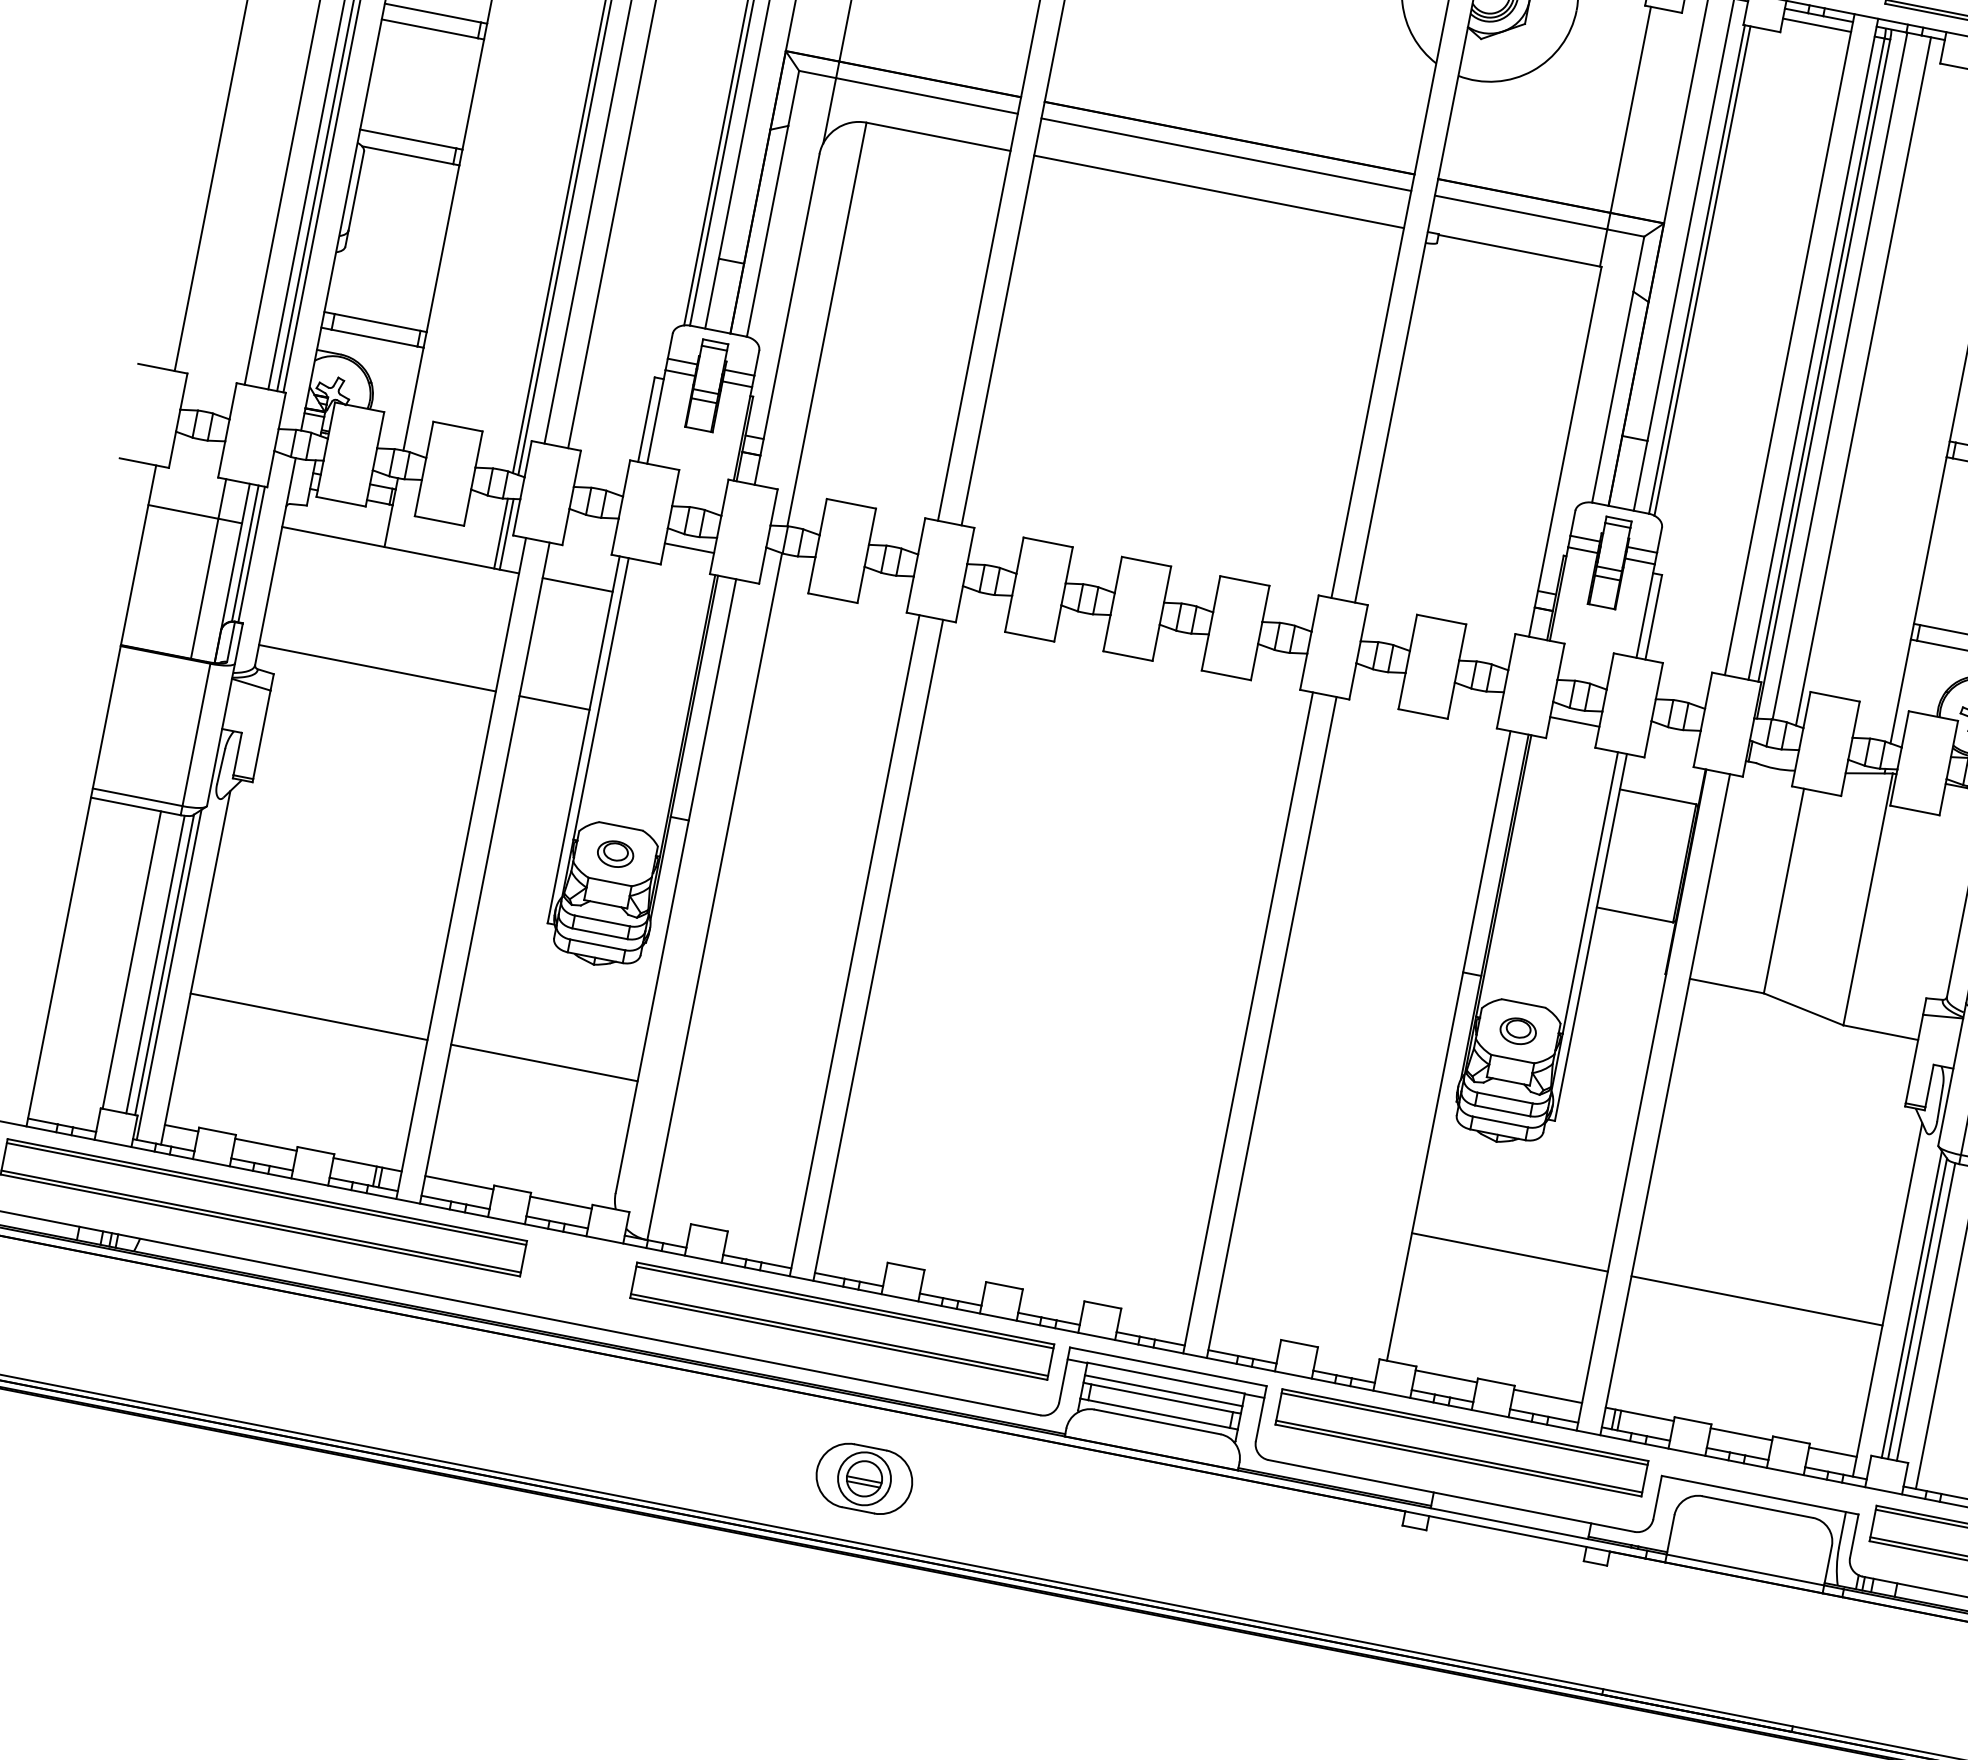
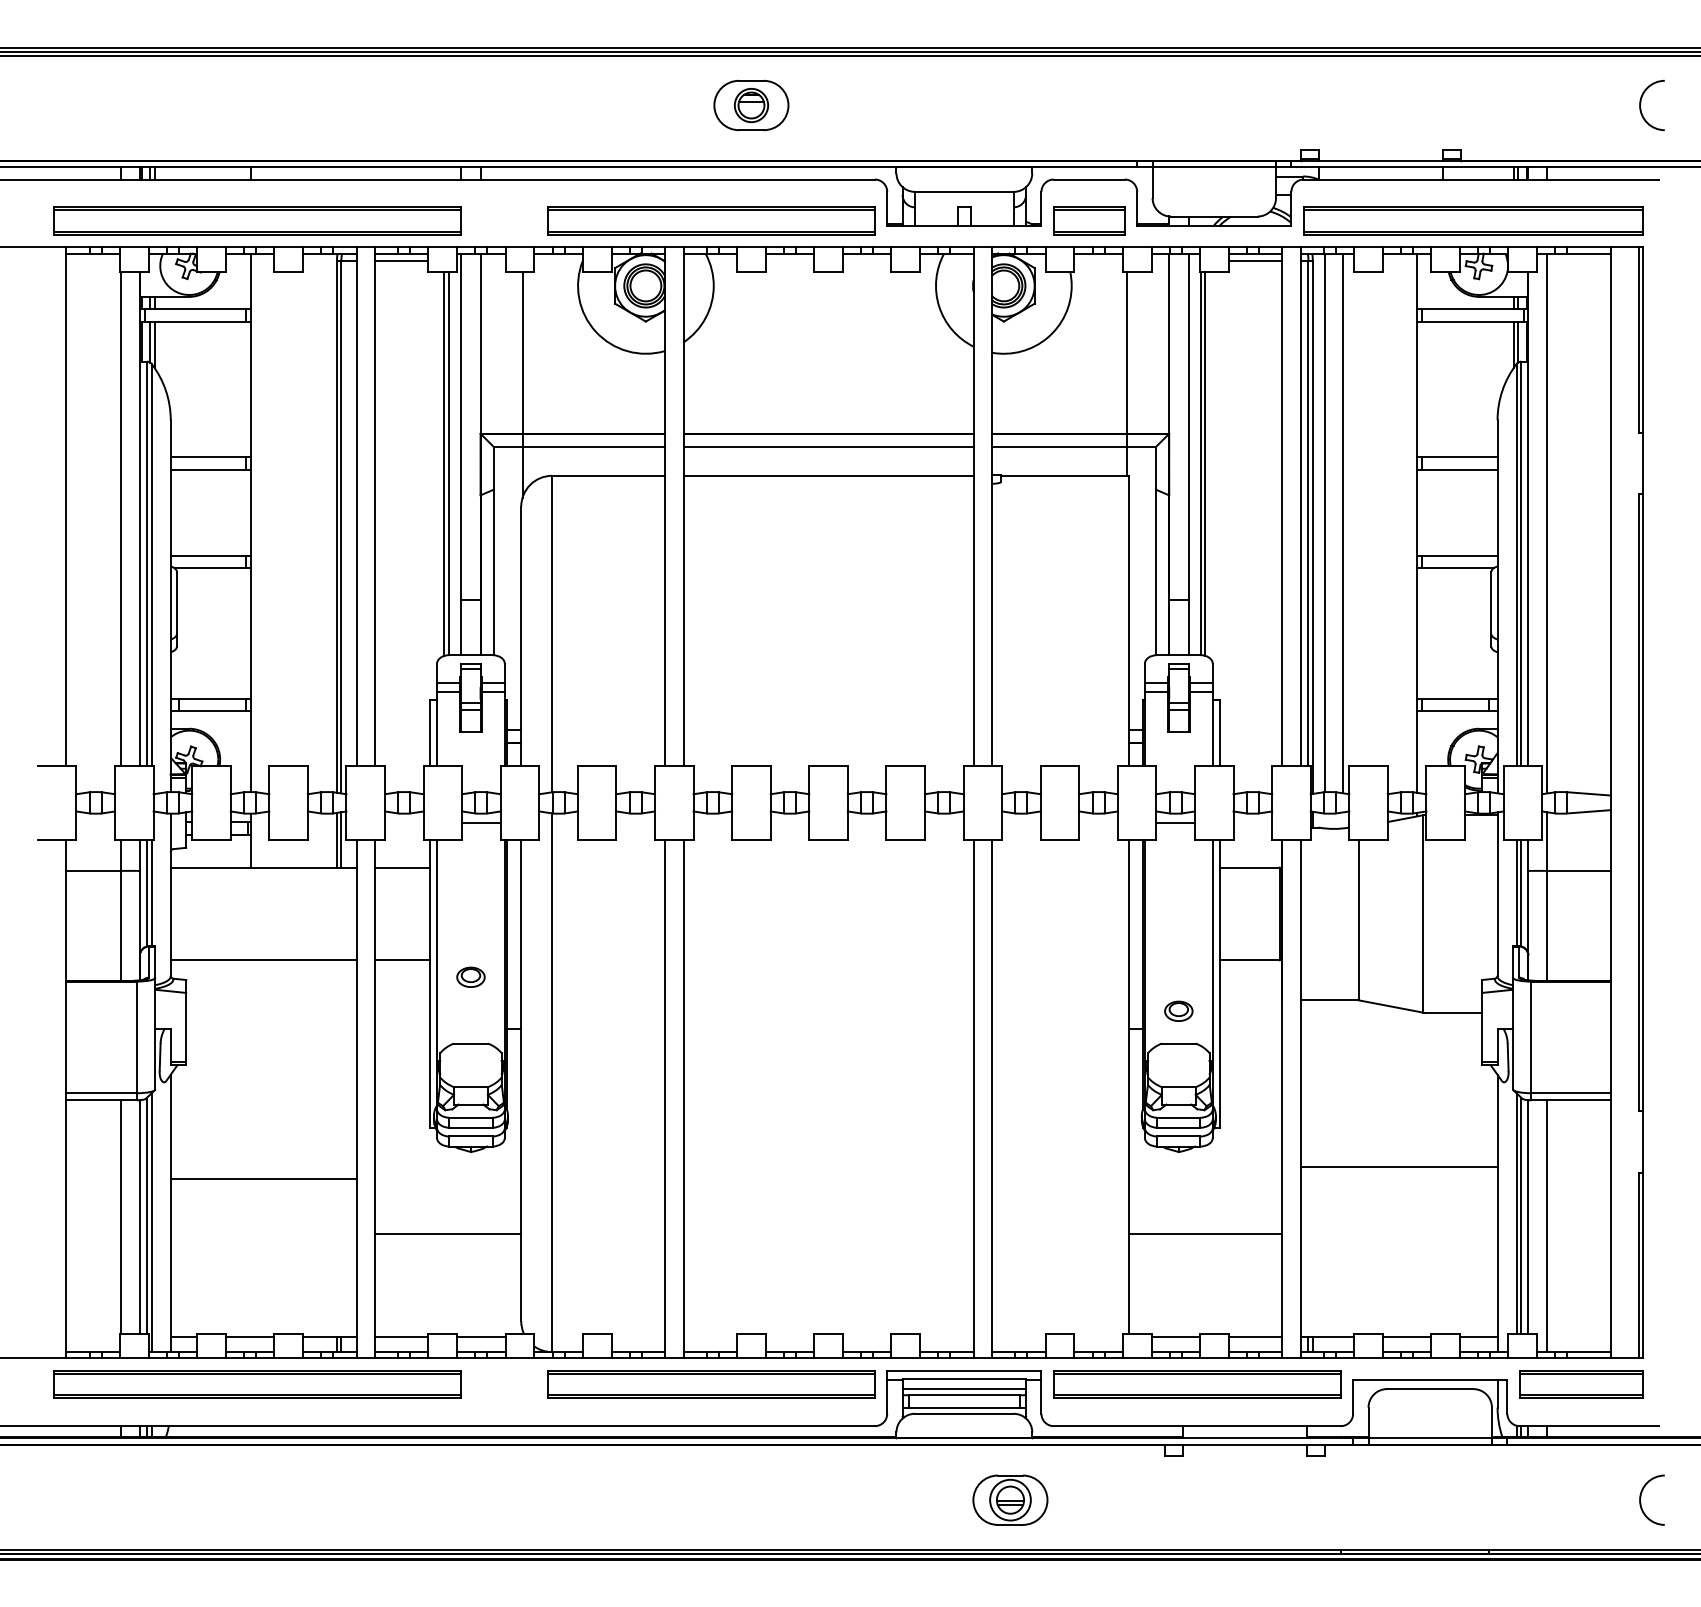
part: (615, 852) -> (470, 976), moved
line: (308, 1016) -> (263, 1178), moved
part: (1518, 1030) -> (1178, 1010), moved
line: (1756, 1300) -> (1398, 1166), moved
part: (864, 1477) -> (1010, 1499), moved

